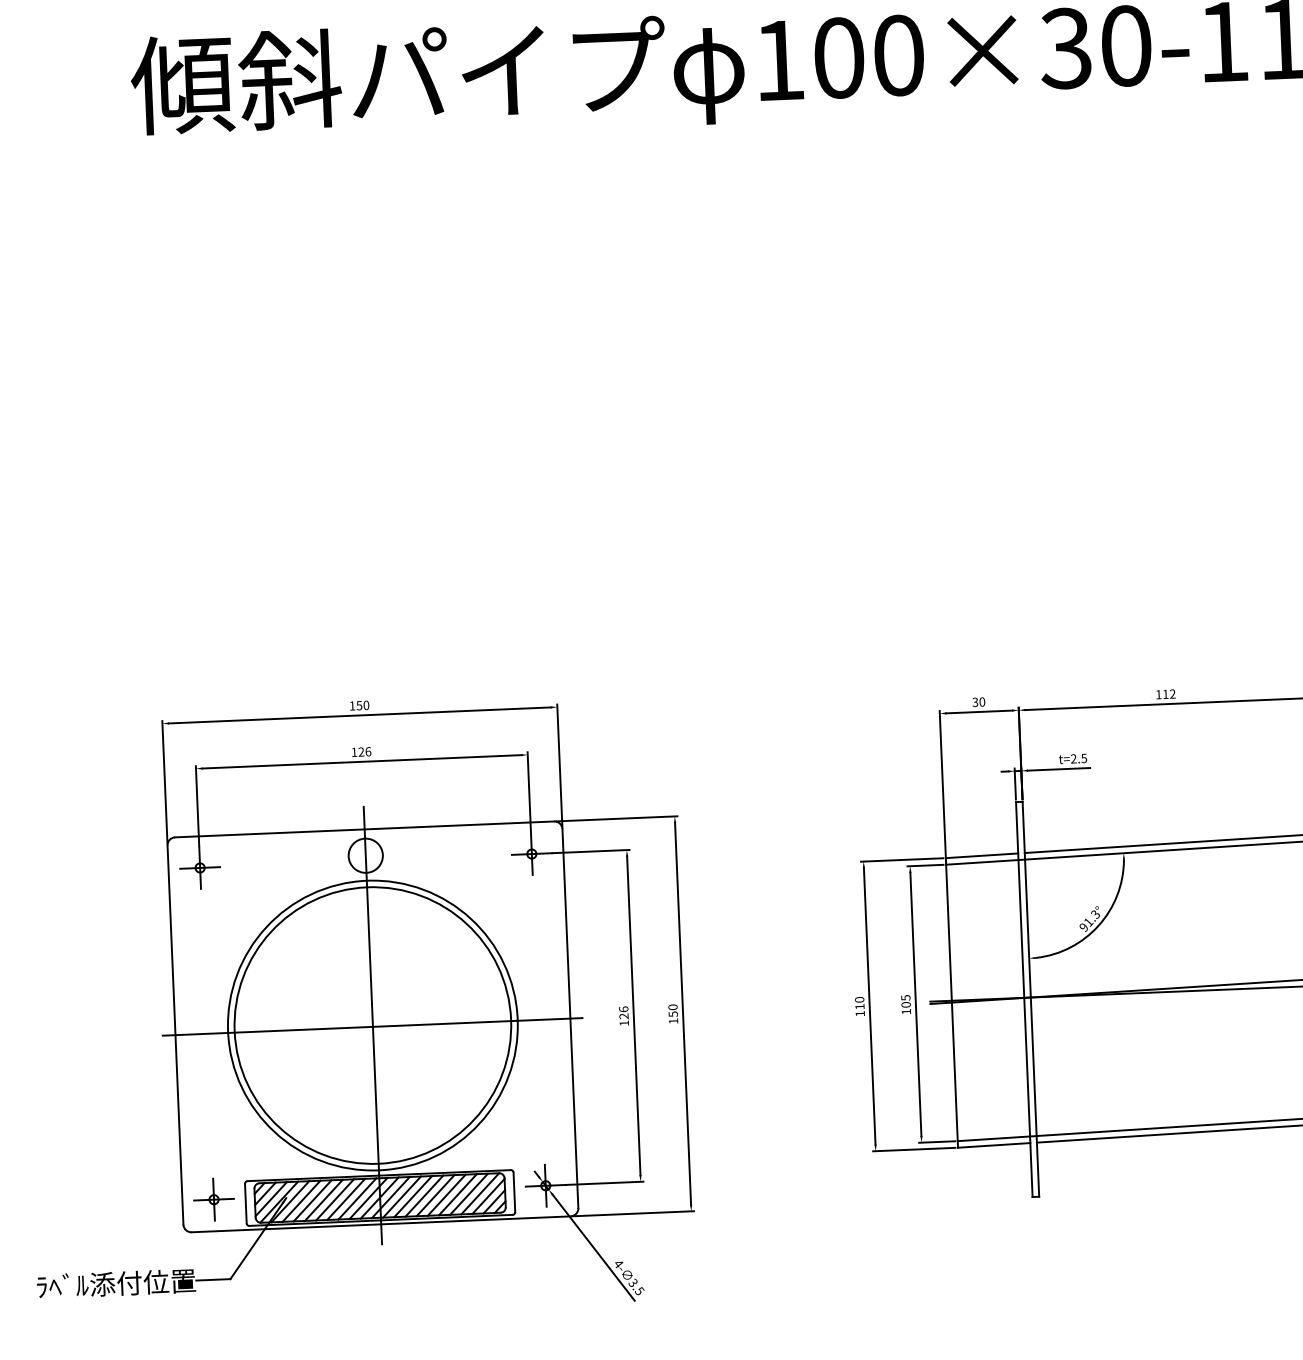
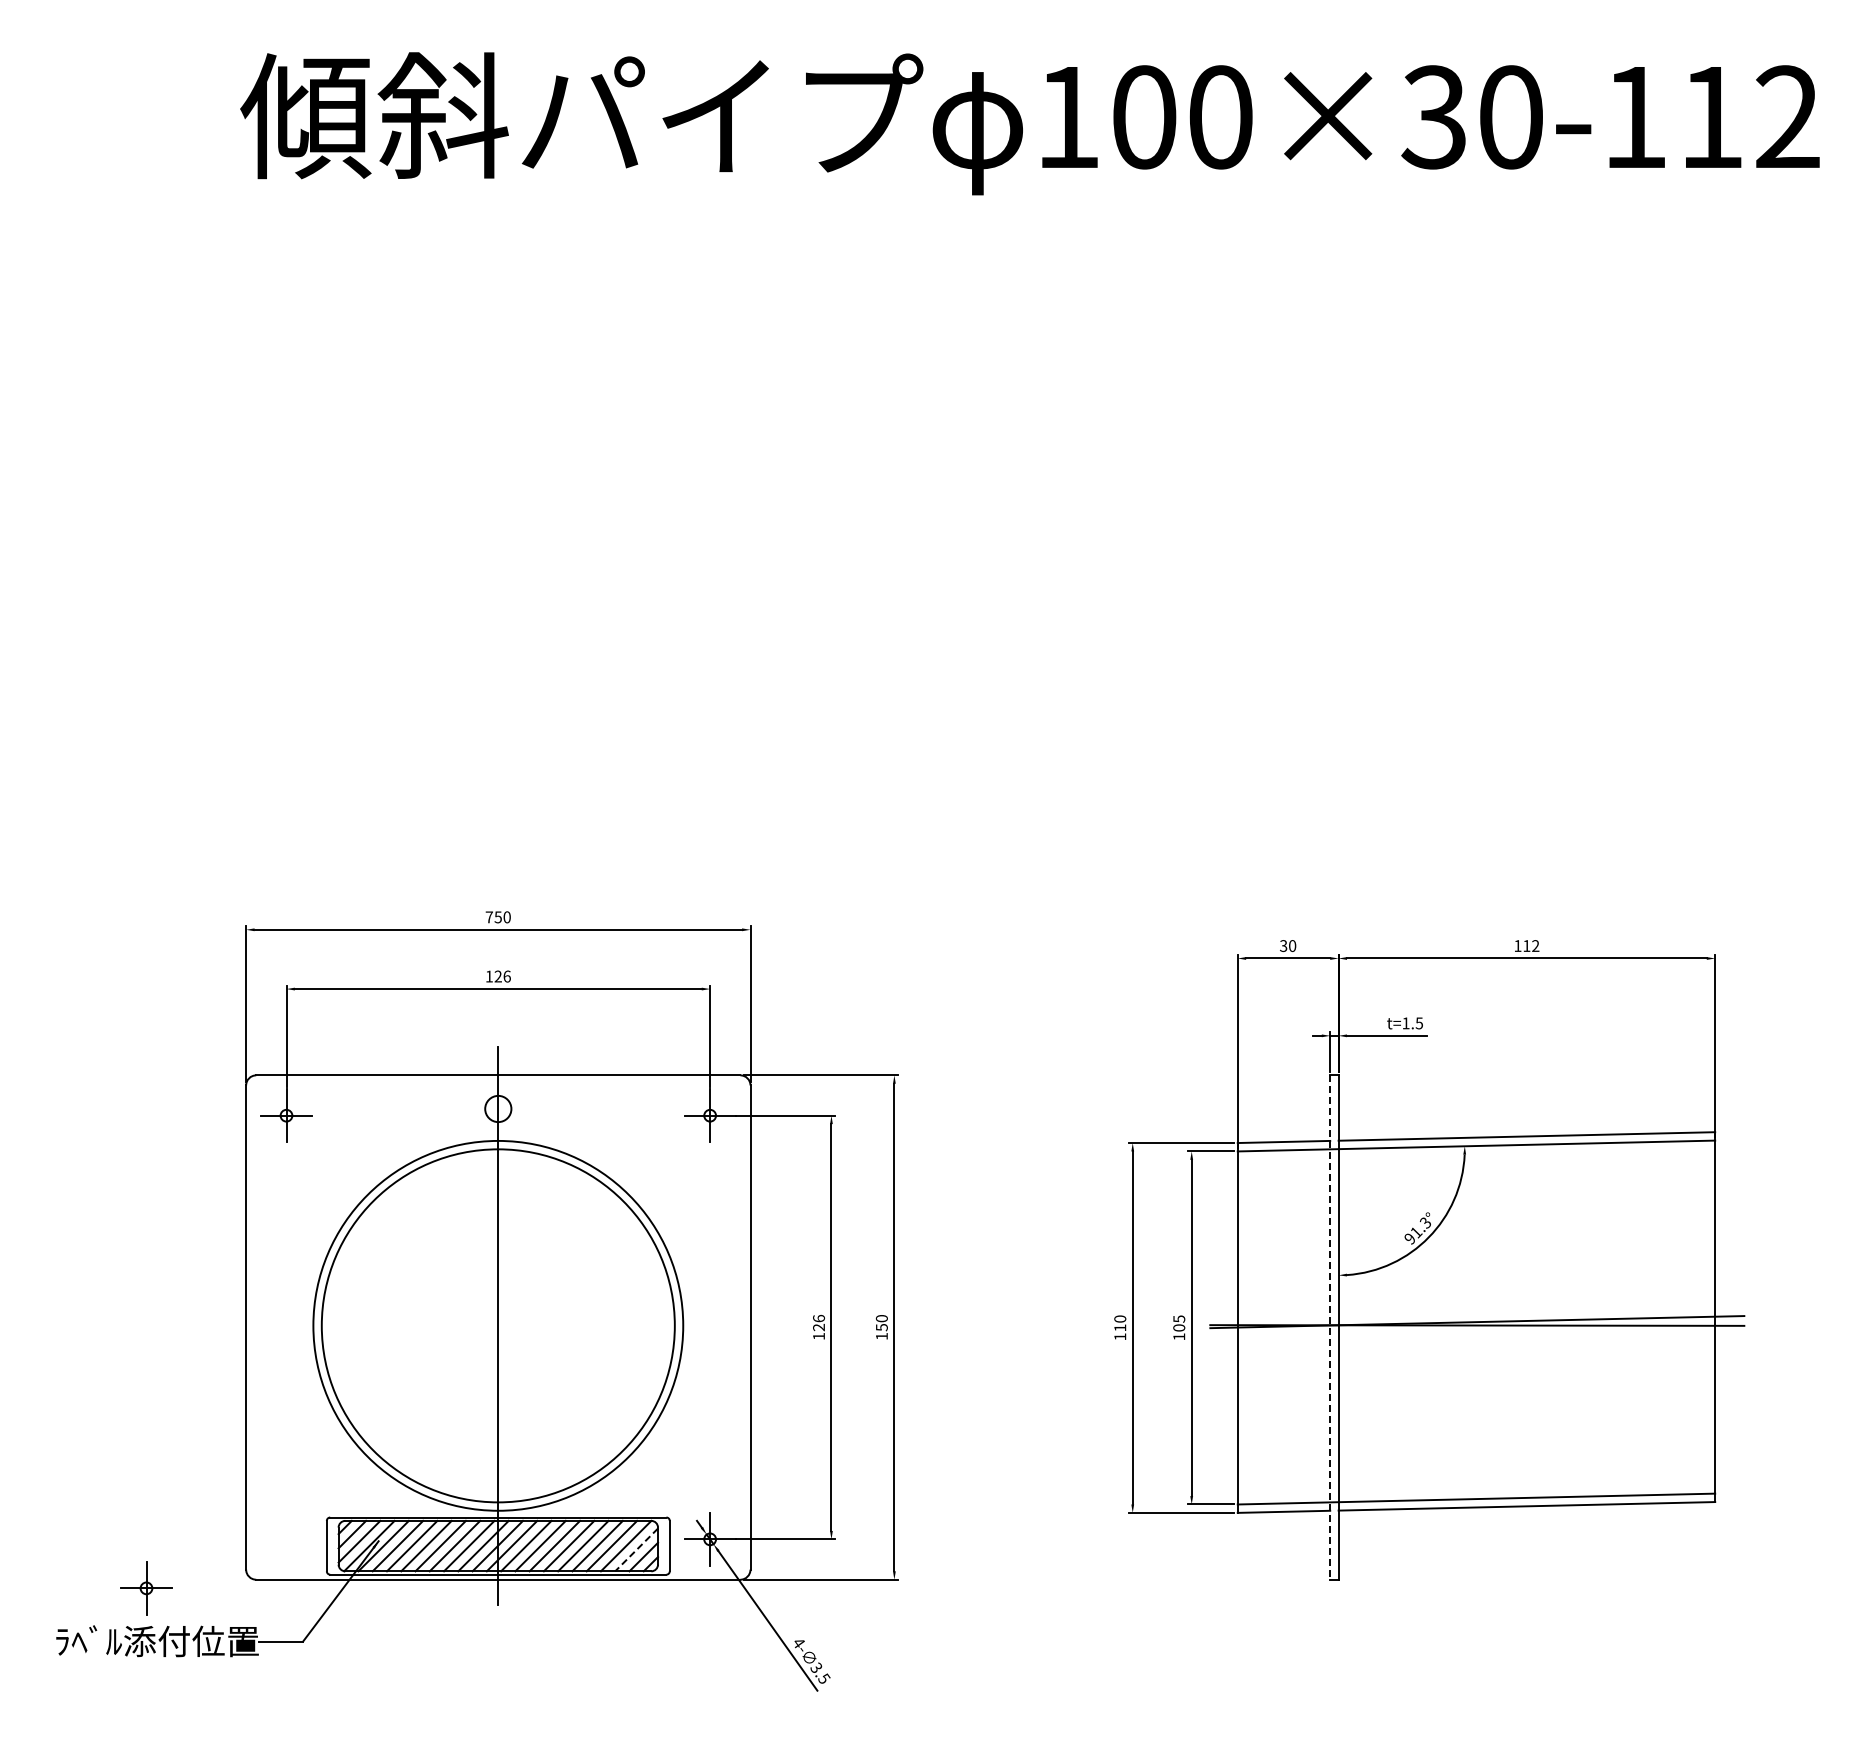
text: (351, 706) -> (488, 917), 150 -> 750
text: (1073, 759) -> (1405, 1023), t=2.5 -> t=1.5
circle: (365, 855) -> (498, 1108), size x0.6
line: (1024, 1000) -> (1330, 1328), solid -> dashed
line: (372, 1026) -> (497, 1327), removed
line: (488, 1196) -> (636, 1550), solid -> dashed
part: (214, 1199) -> (146, 1588), moved

